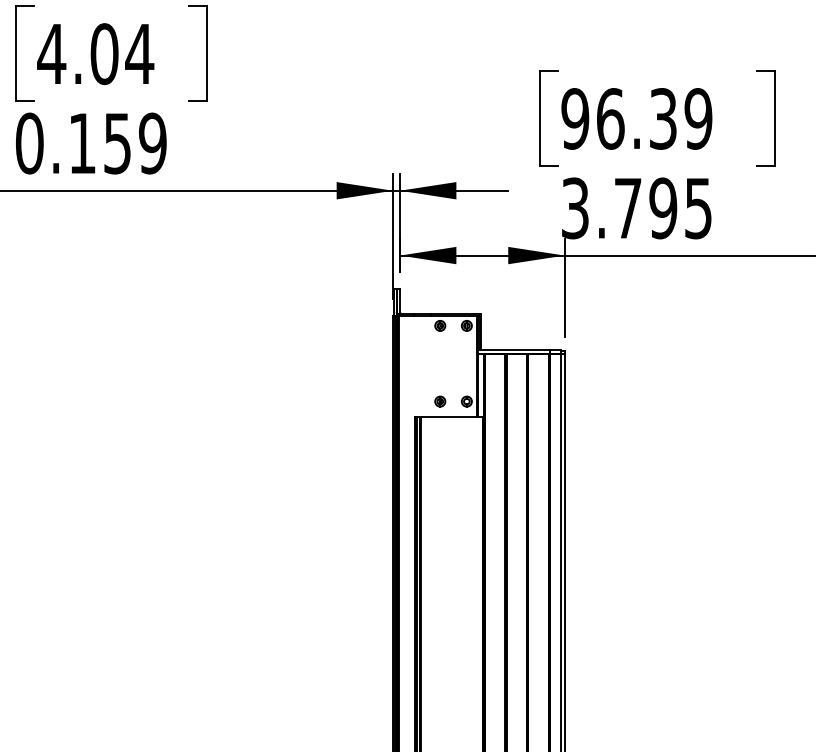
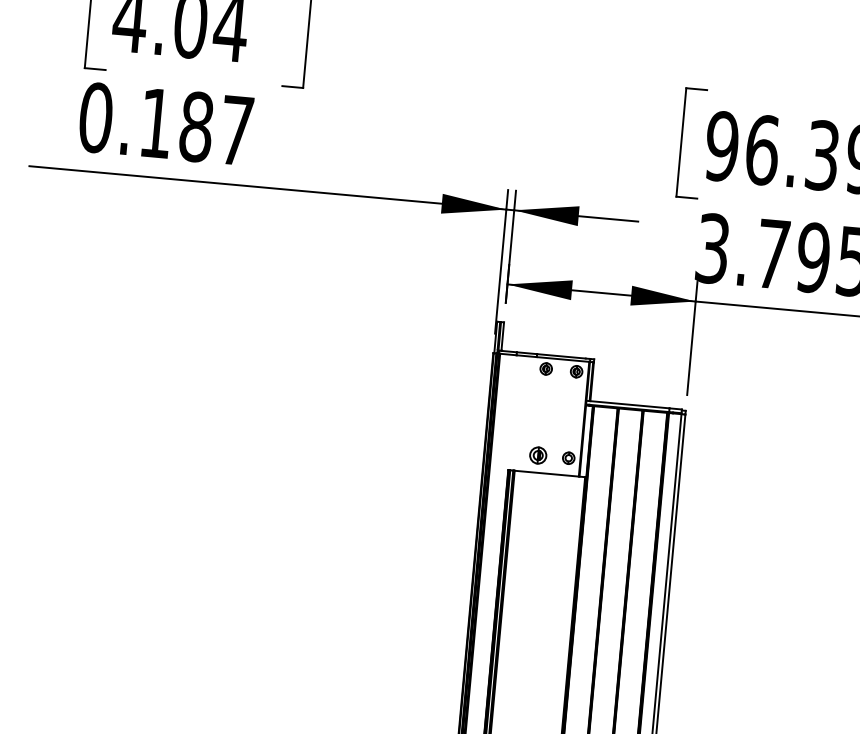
text: (135, 143) -> (216, 128), 0.159 -> 0.187
part: (440, 401) -> (538, 455), size x1.4

